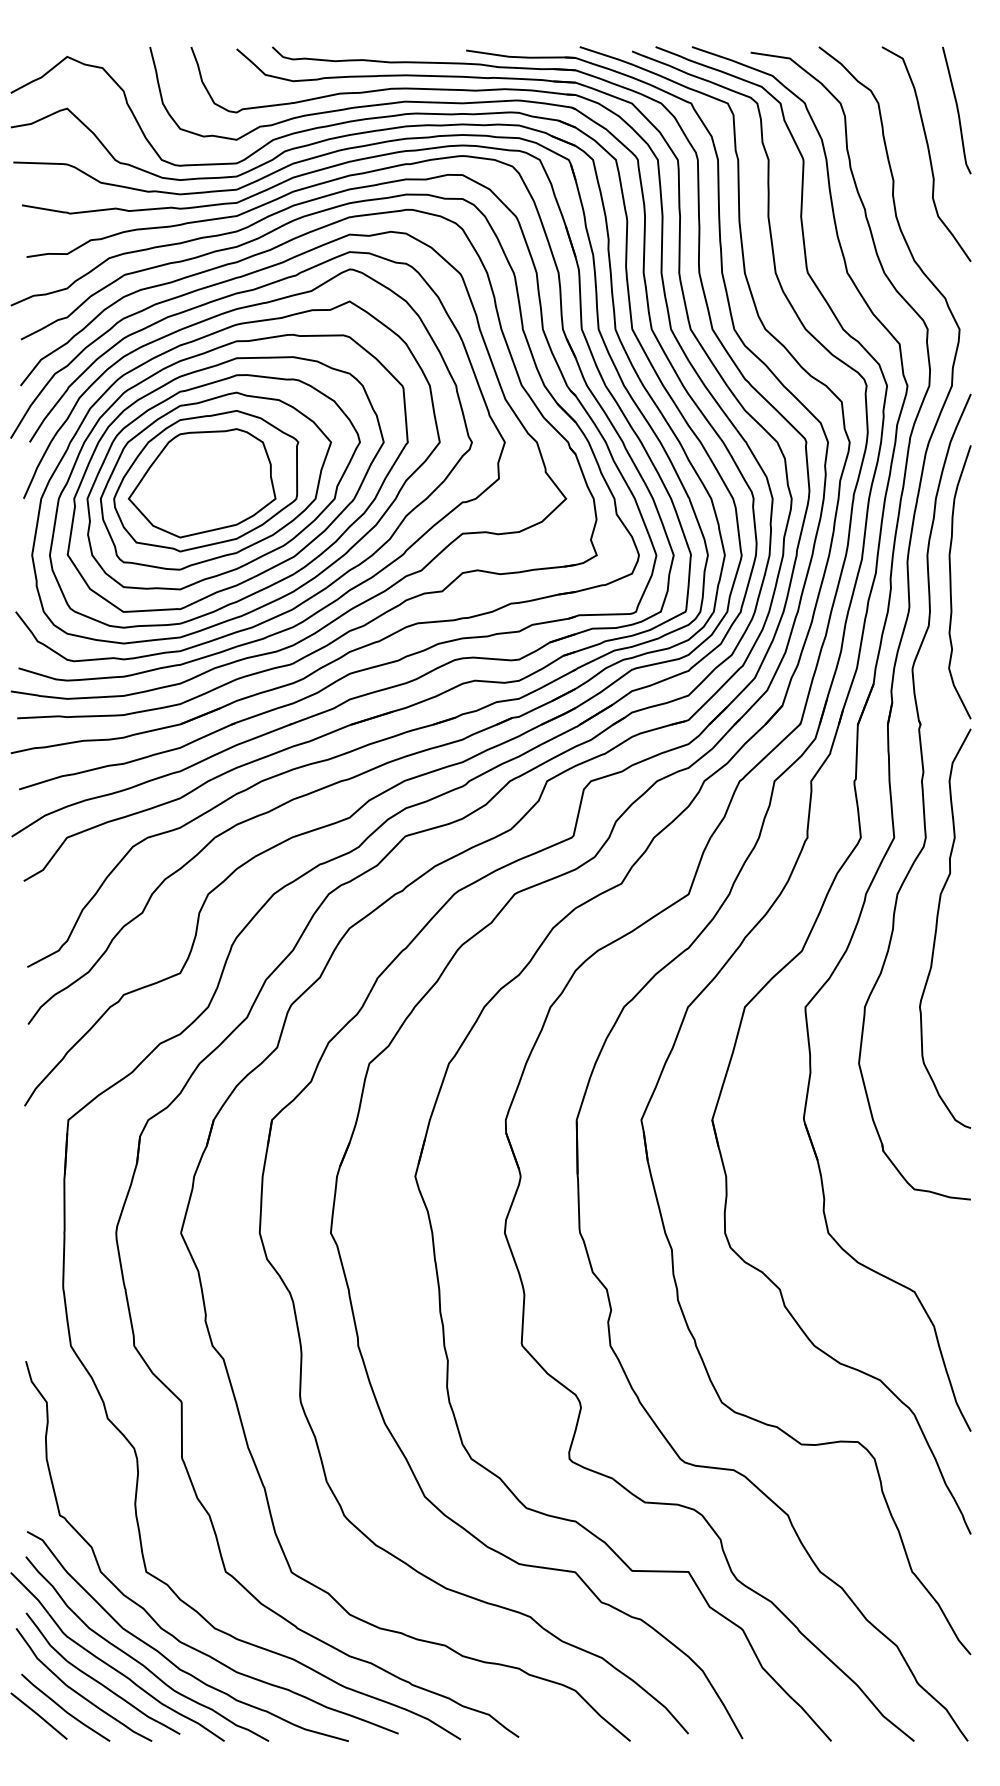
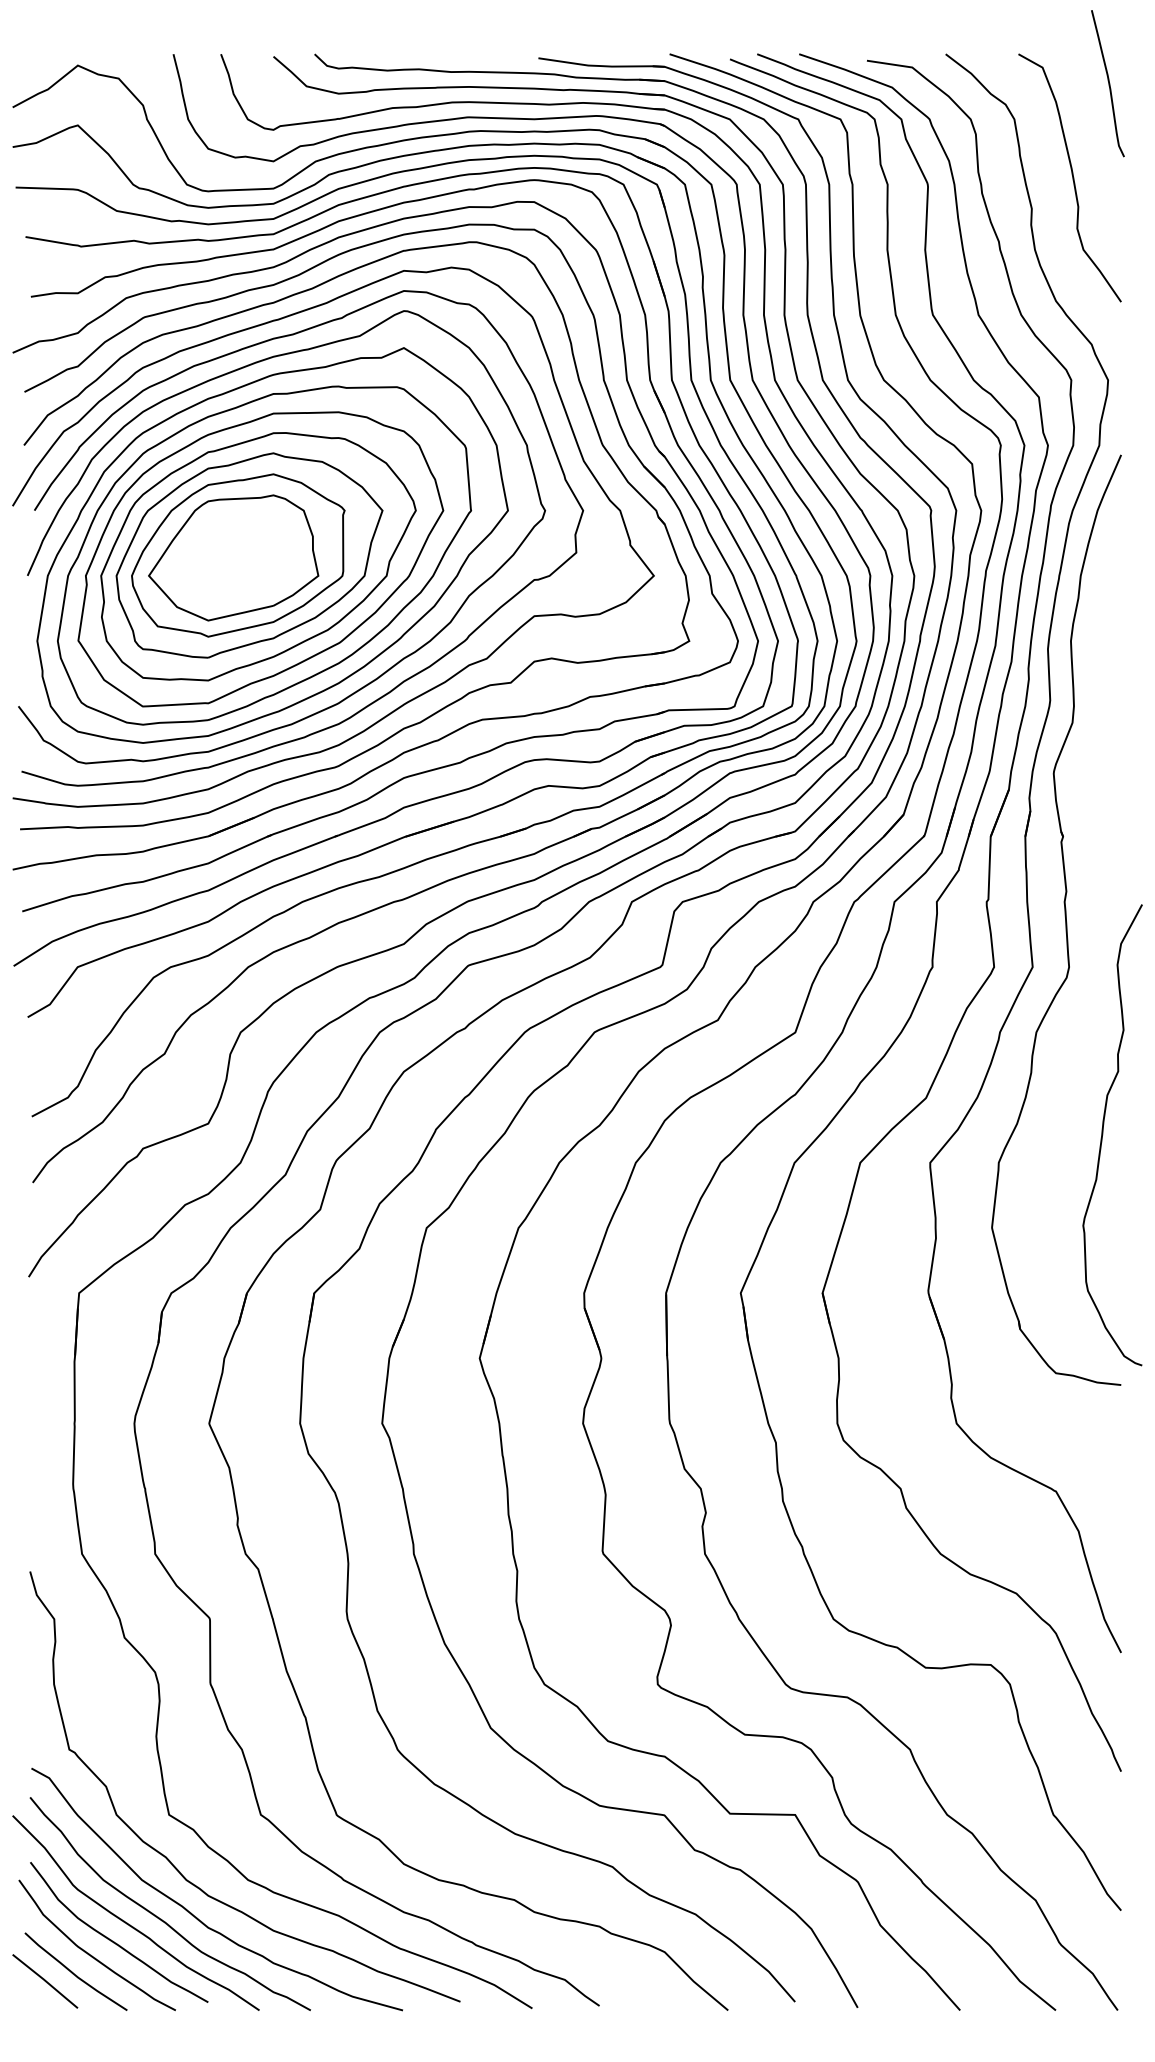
curve: (957, 110) -> (1108, 83), moved
curve: (951, 582) -> (1098, 672), removed
curve: (937, 928) -> (1103, 1134), moved

